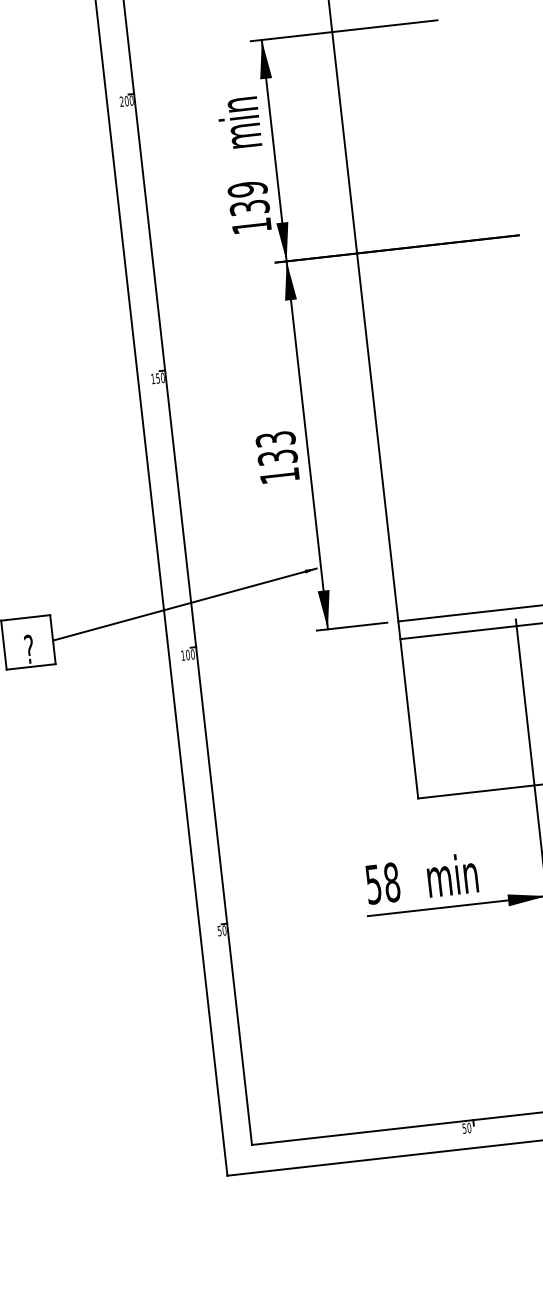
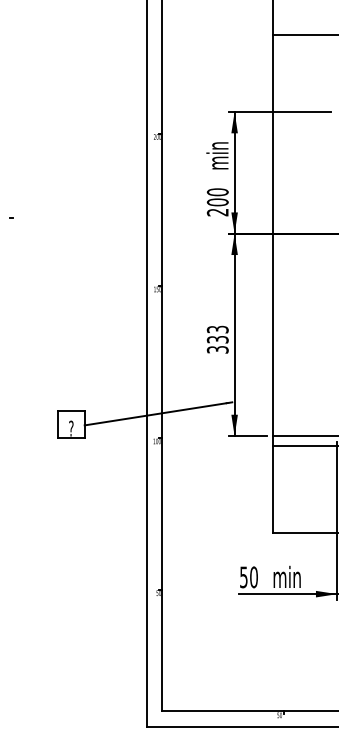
text: (249, 208) -> (217, 202), 139 -> 200
text: (279, 475) -> (217, 349), 133 -> 333
text: (390, 881) -> (253, 576), 58 -> 50

